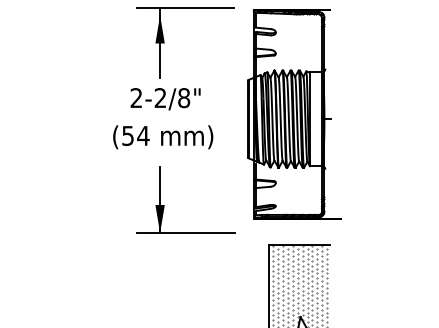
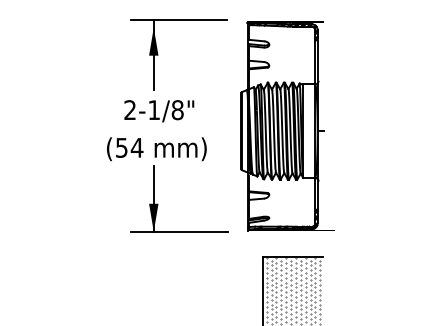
text: (160, 97) -> (154, 109), 2-2/8" -> 2-1/8"
part: (164, 205) -> (158, 204), moved

